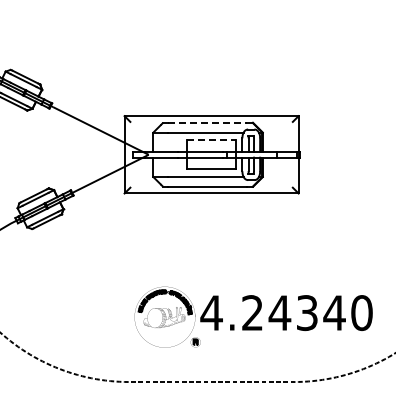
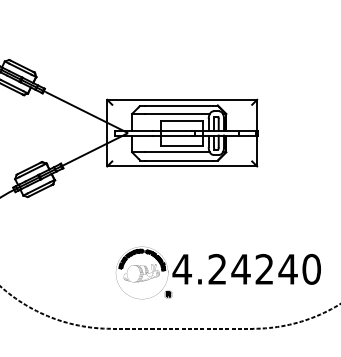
line: (207, 122) -> (178, 105), dashed -> solid
line: (212, 140) -> (182, 120), dashed -> solid
text: (306, 313) -> (263, 269), 4.24340 -> 4.24240

